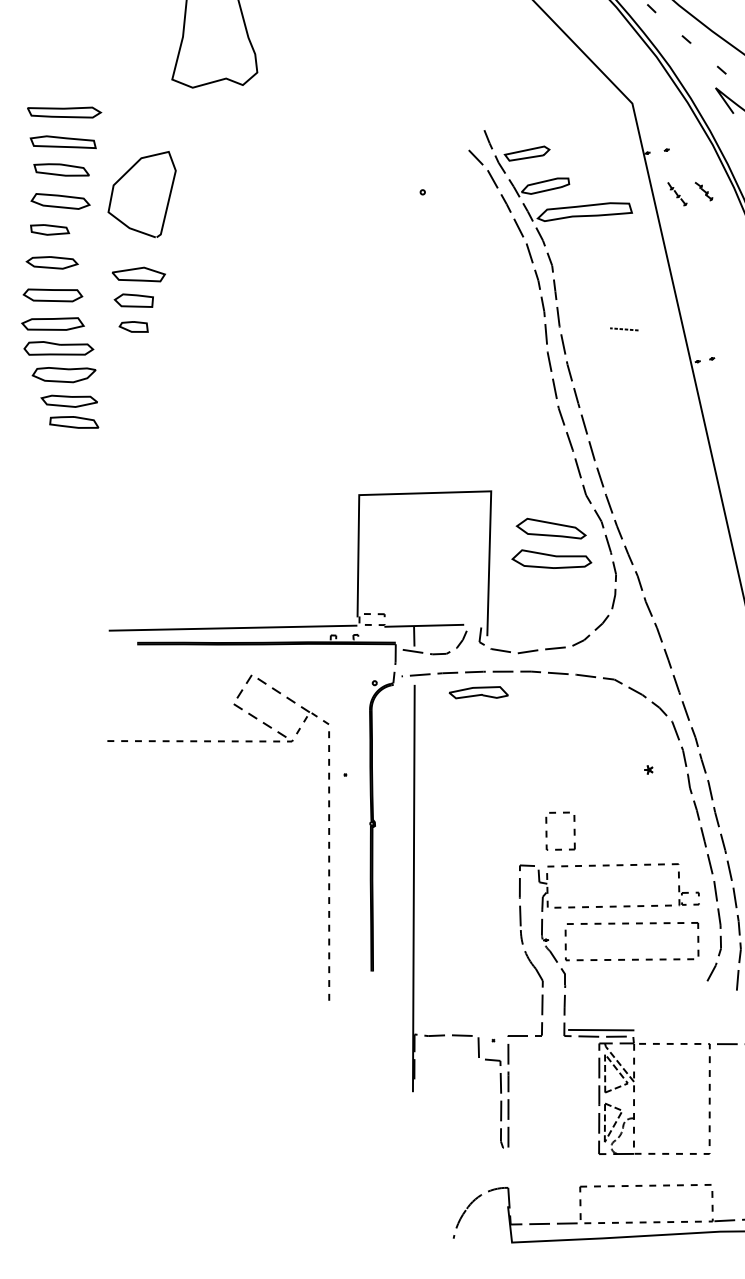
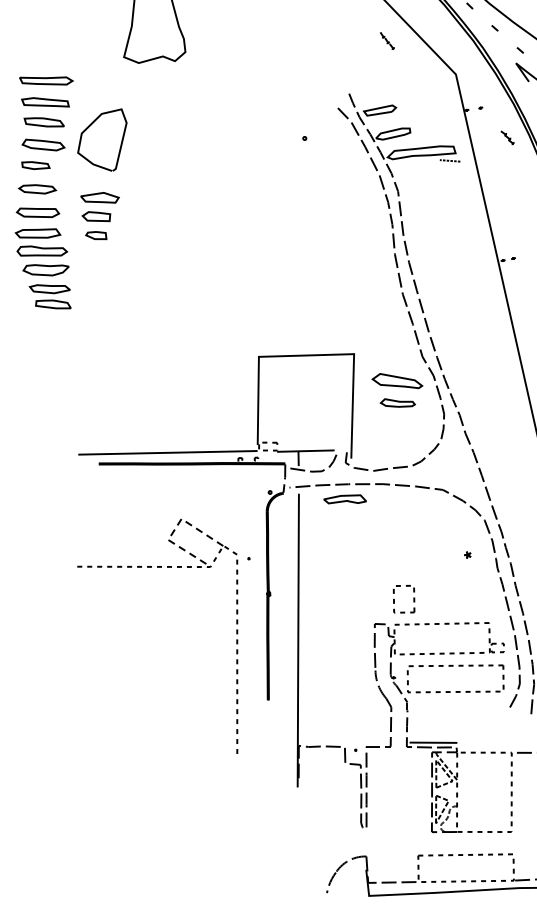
part: (677, 194) -> (387, 41), moved
line: (624, 329) -> (450, 160), moved
part: (551, 558) -> (397, 402), size x0.6
part: (218, 742) -> (157, 567), moved

